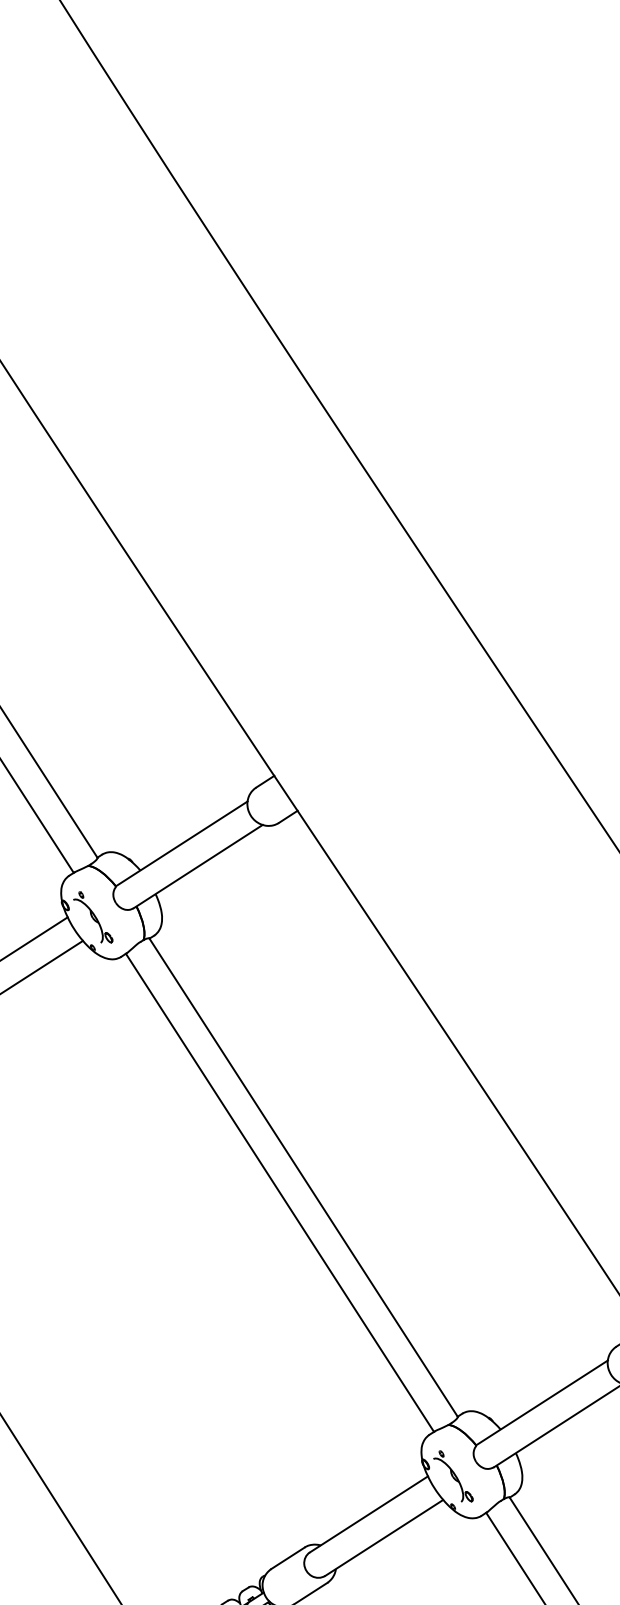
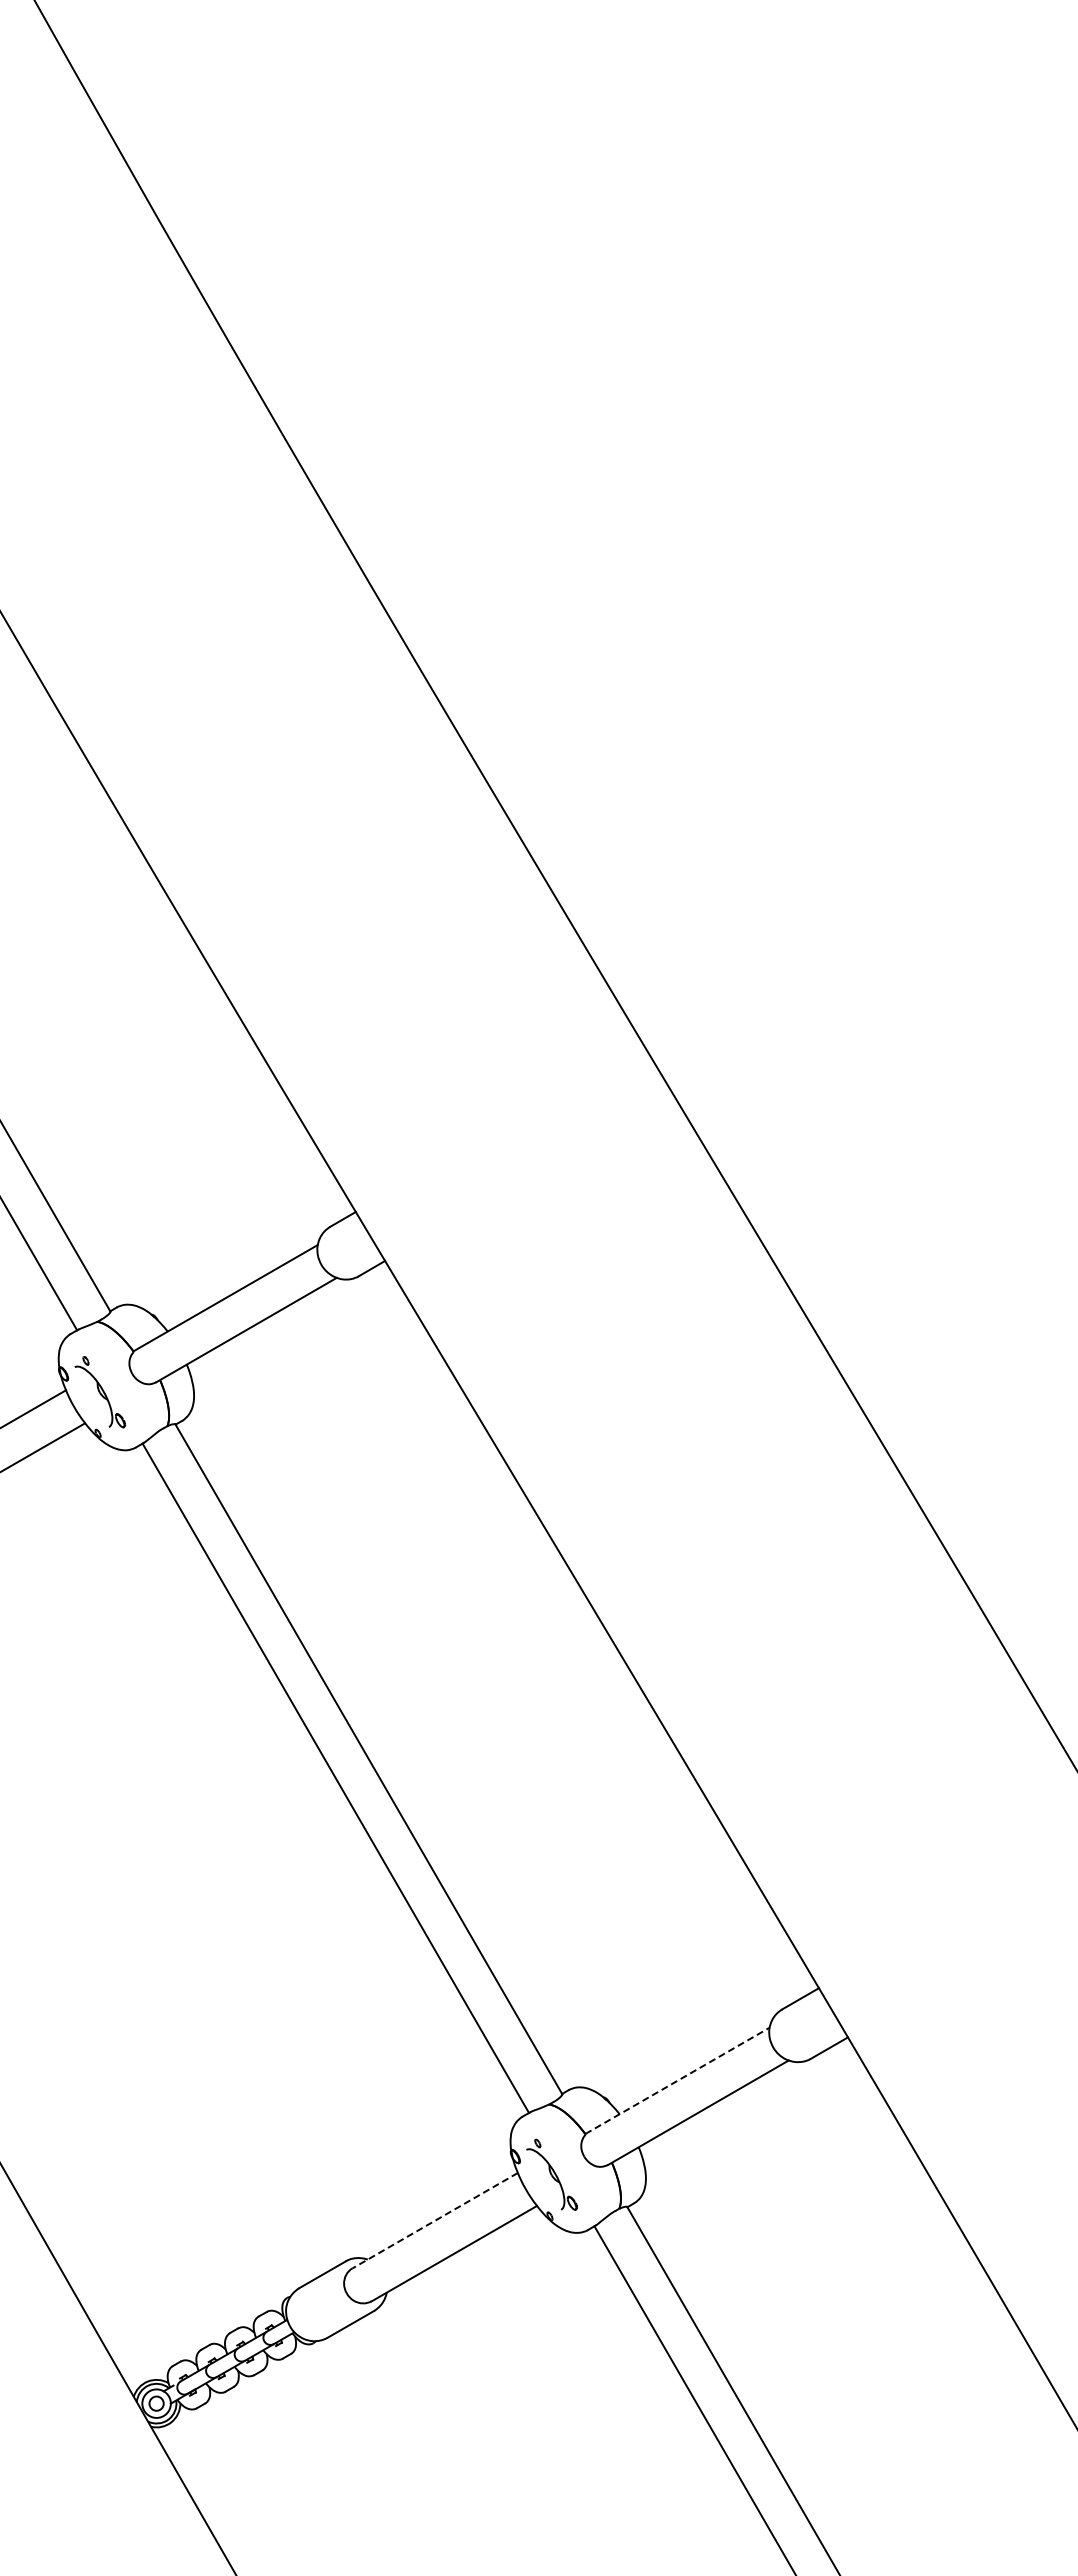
line: (542, 1402) -> (678, 2080), solid -> dashed
line: (368, 1514) -> (434, 2220), solid -> dashed

